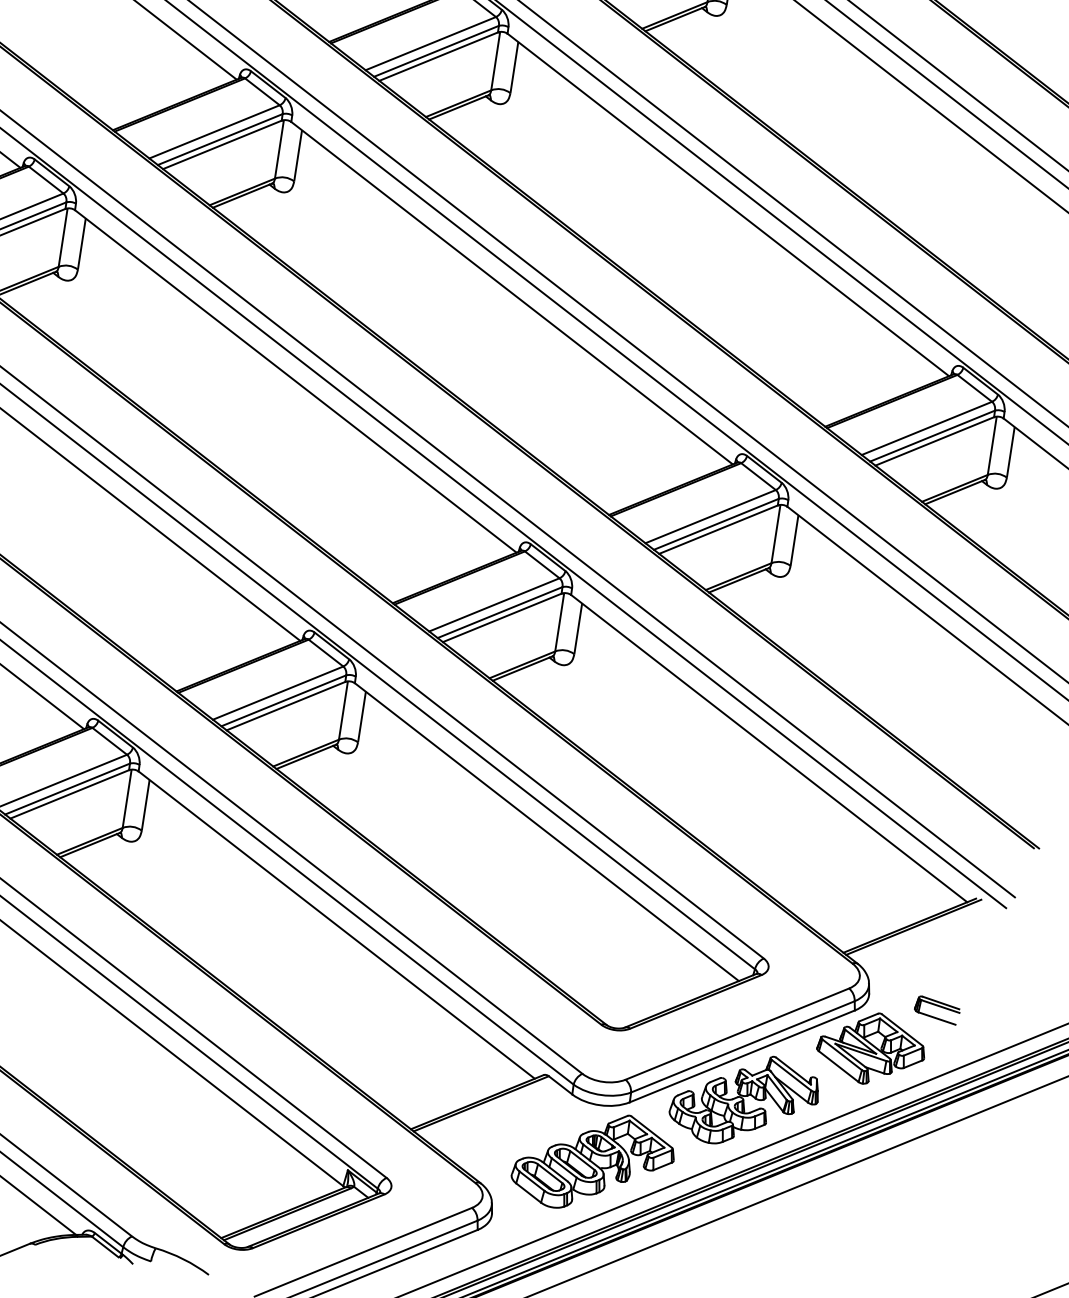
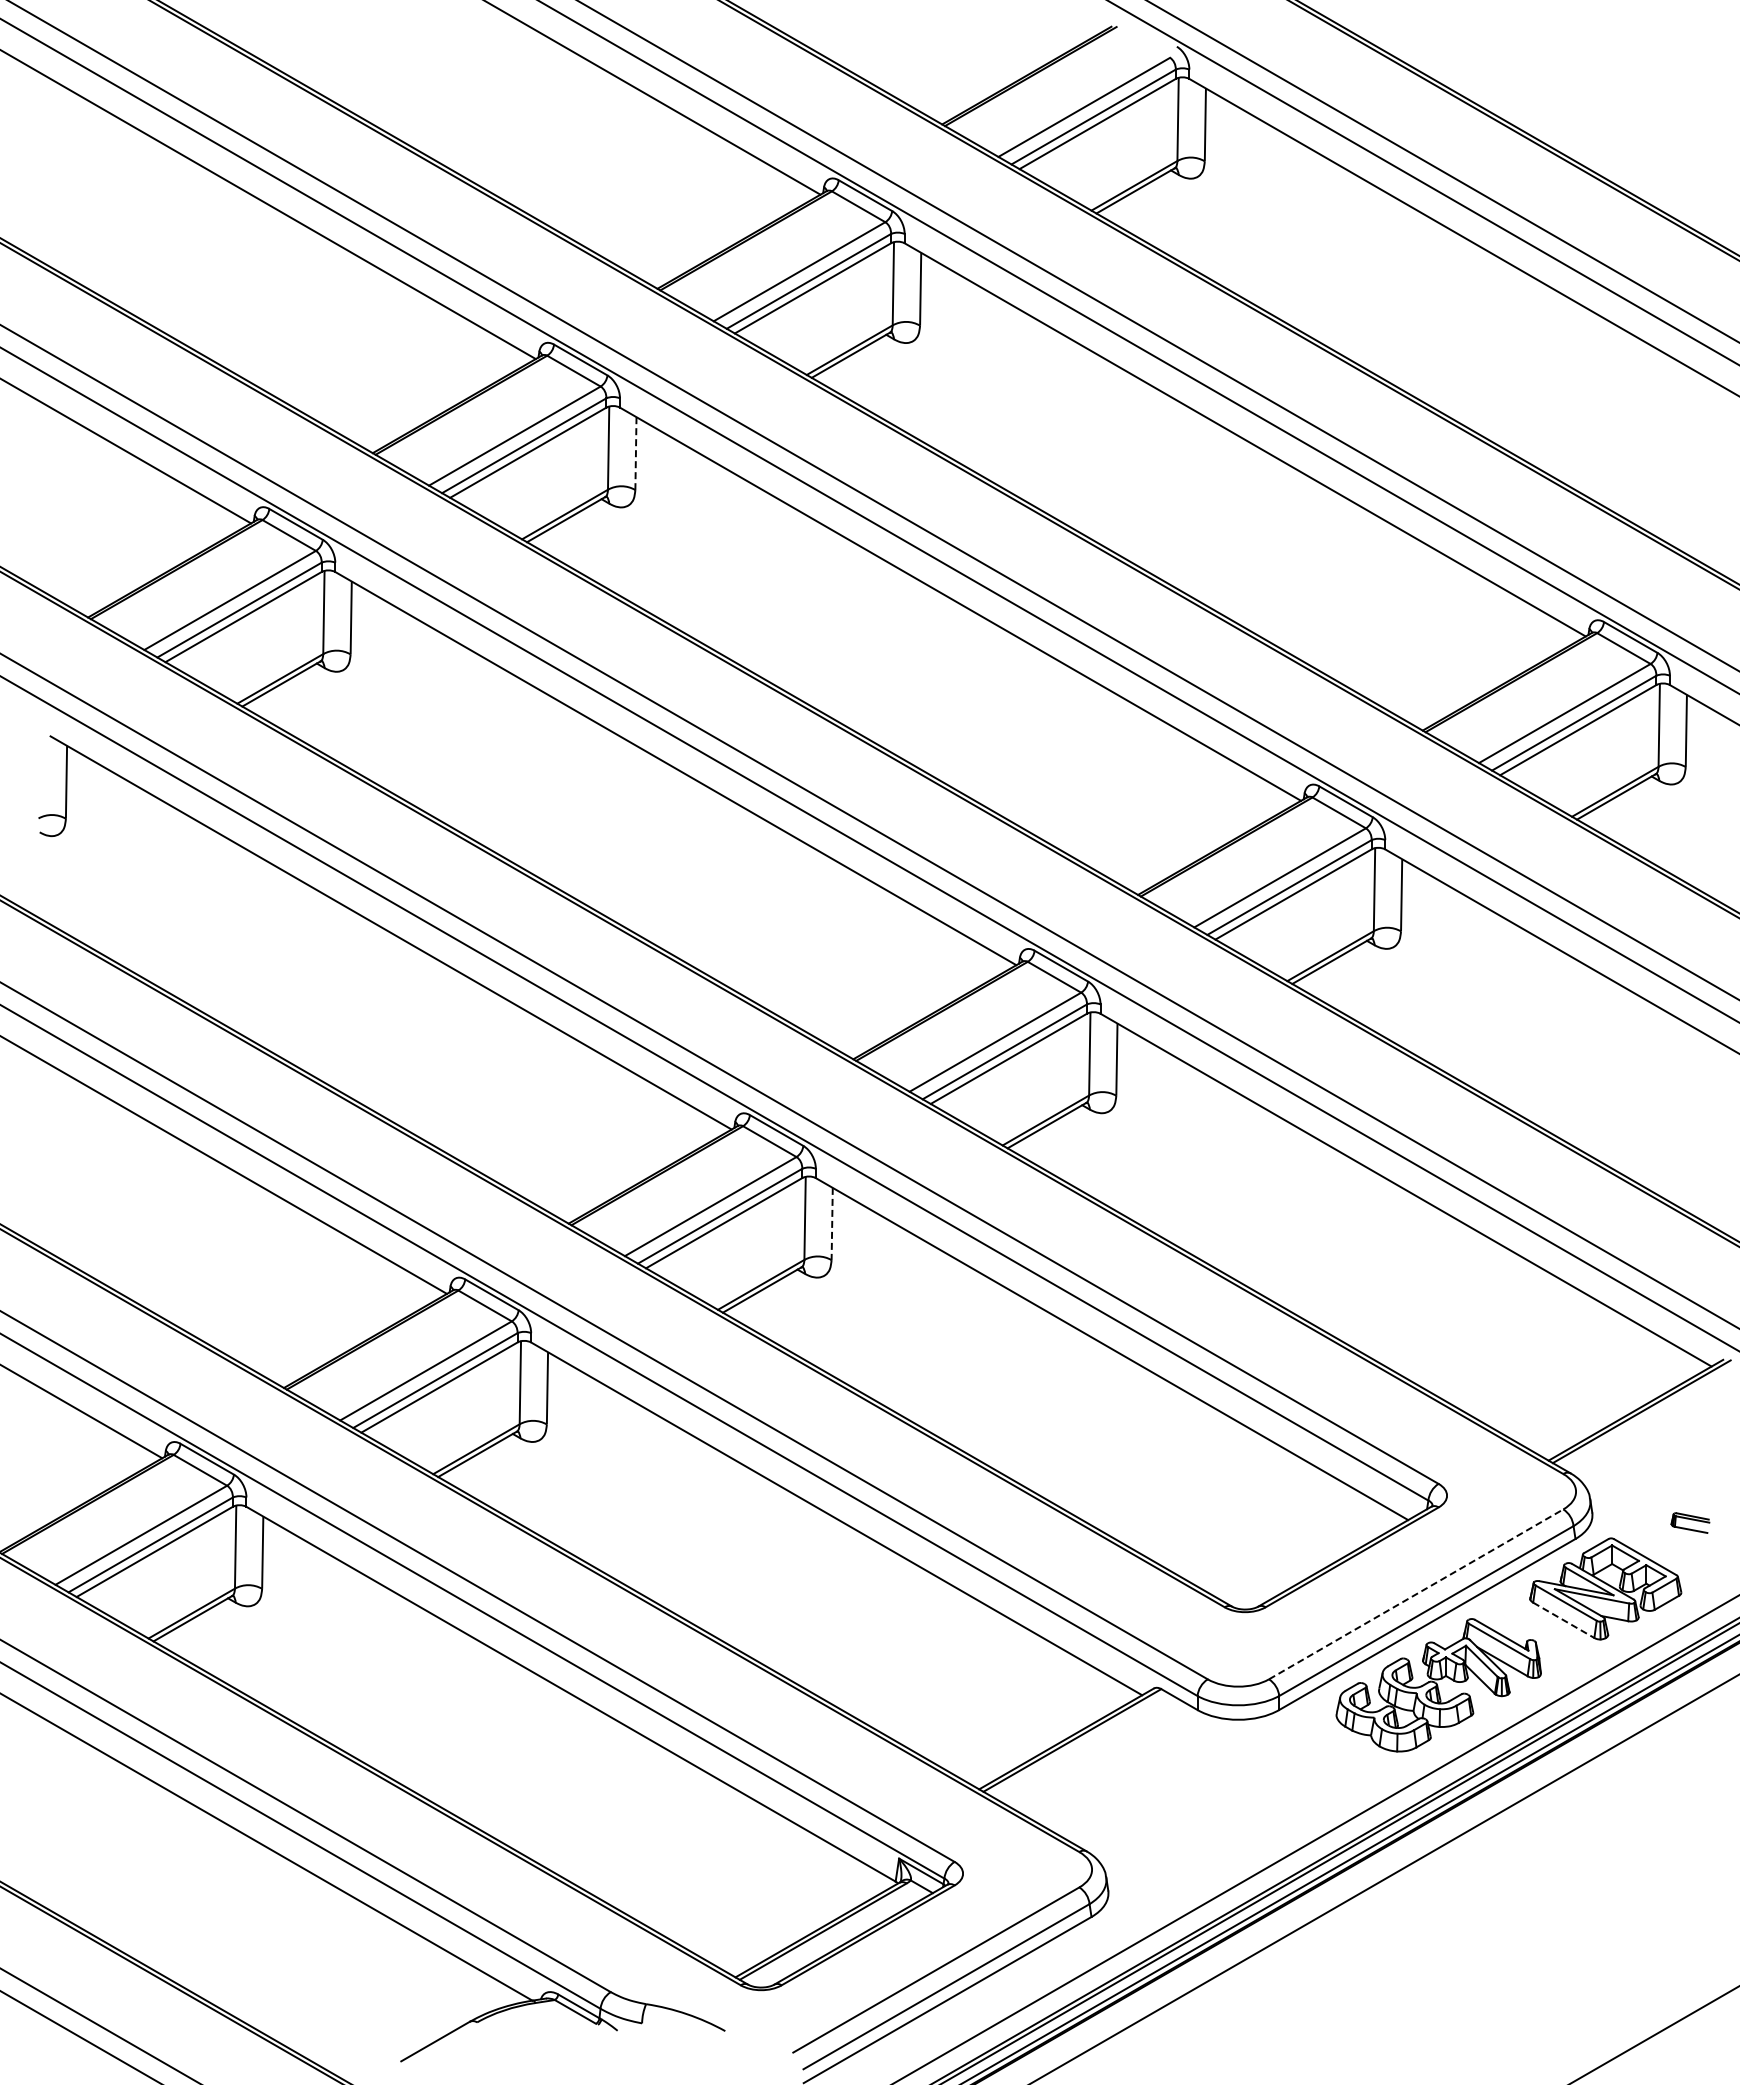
line: (297, 155) -> (635, 453), solid -> dashed
line: (362, 716) -> (832, 1223), solid -> dashed
part: (937, 1009) -> (1690, 1522), size x0.6
line: (737, 1034) -> (1416, 1594), solid -> dashed
line: (839, 1066) -> (1564, 1620), solid -> dashed
part: (593, 1161) -> (1239, 1799), removed

